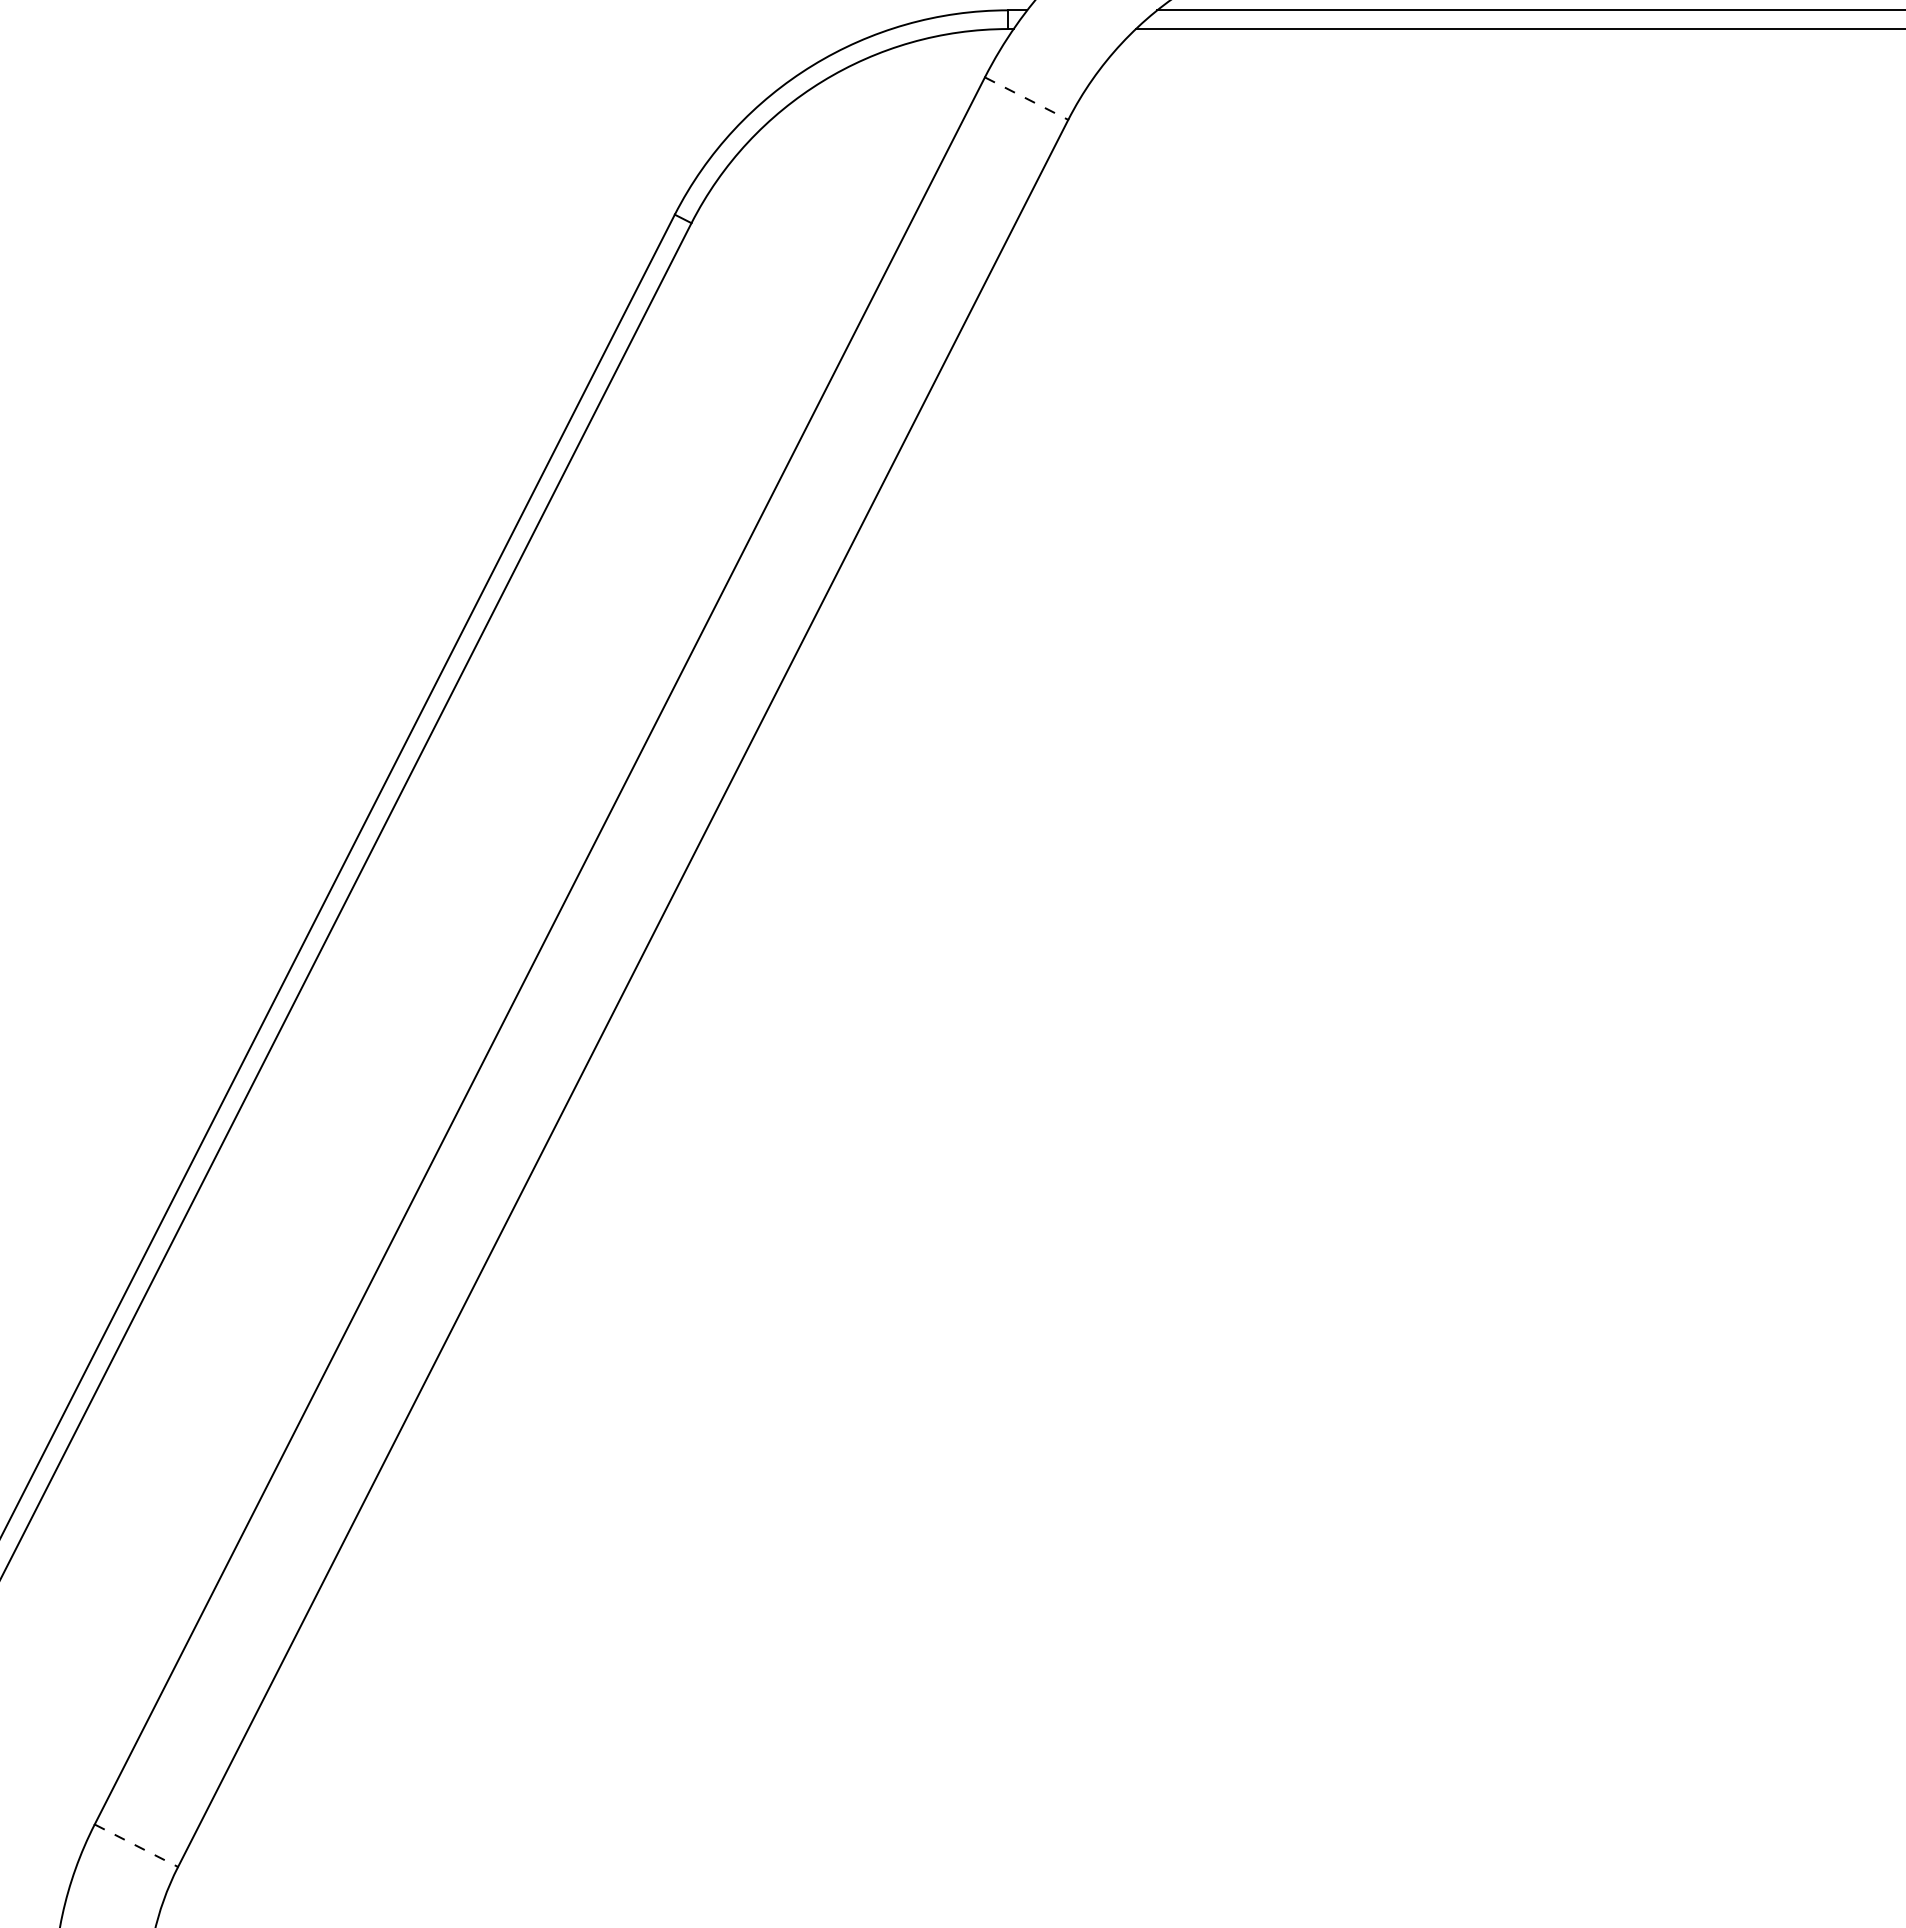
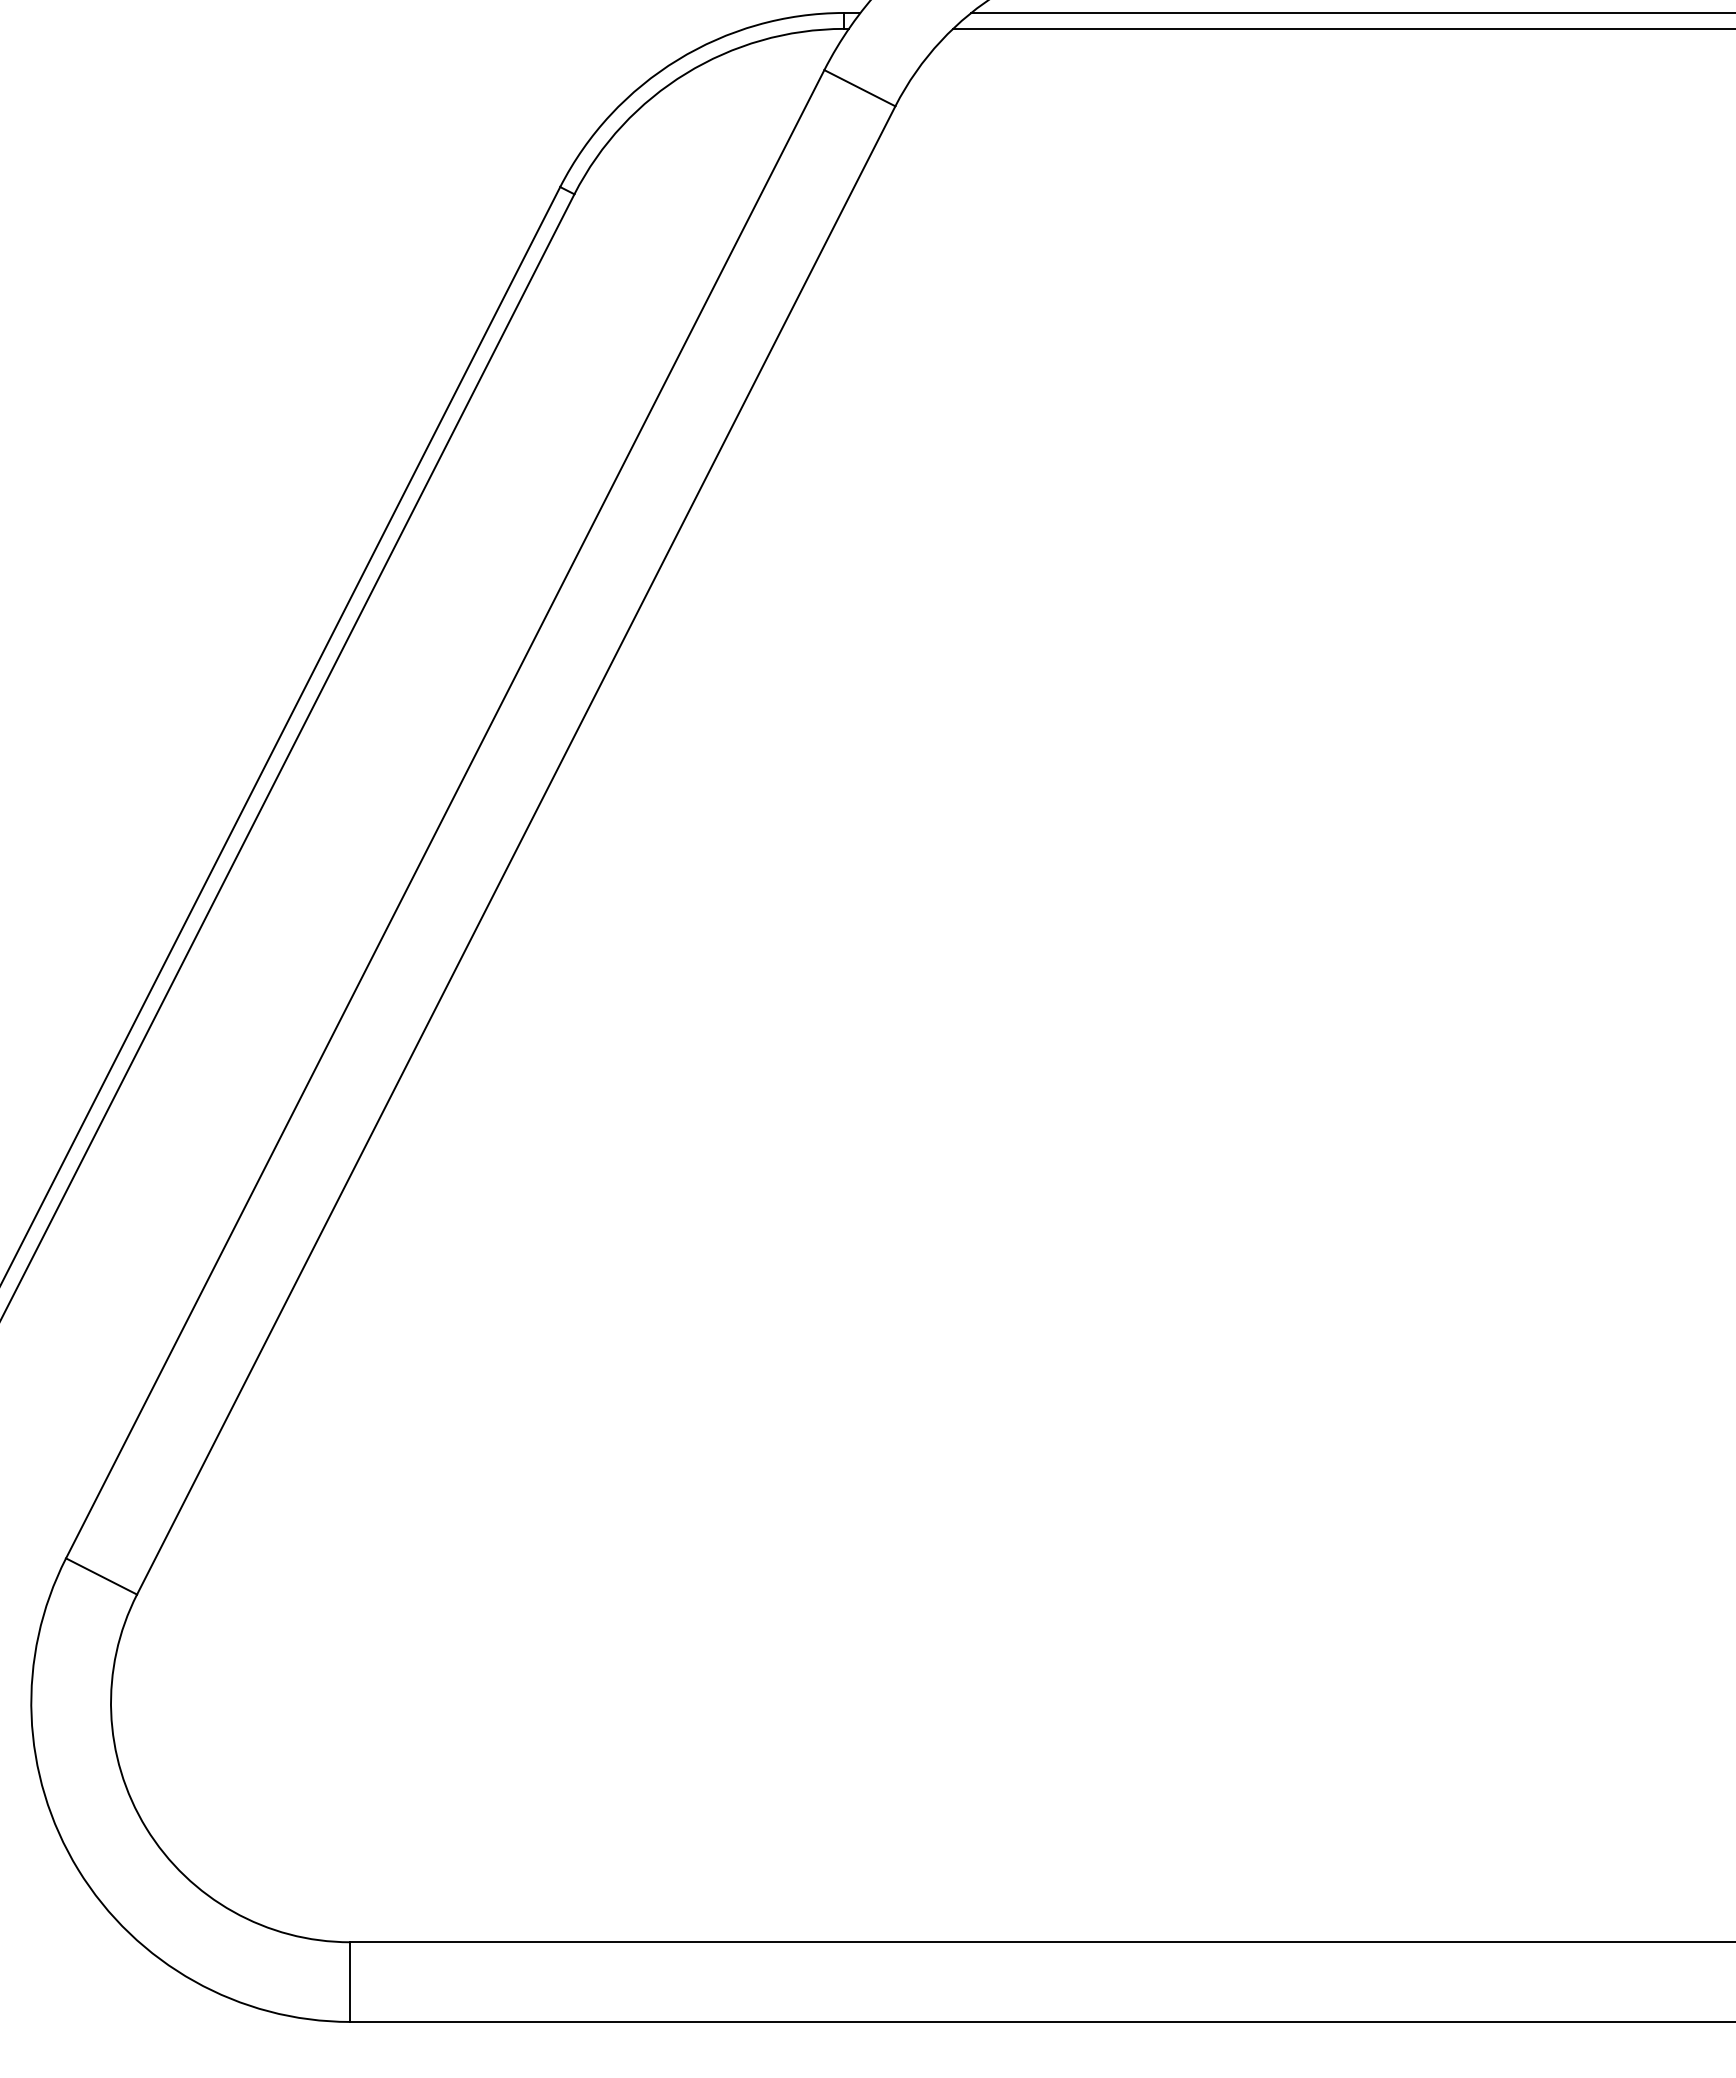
line: (1026, 98) -> (859, 88), dashed -> solid
line: (136, 1845) -> (101, 1576), dashed -> solid

